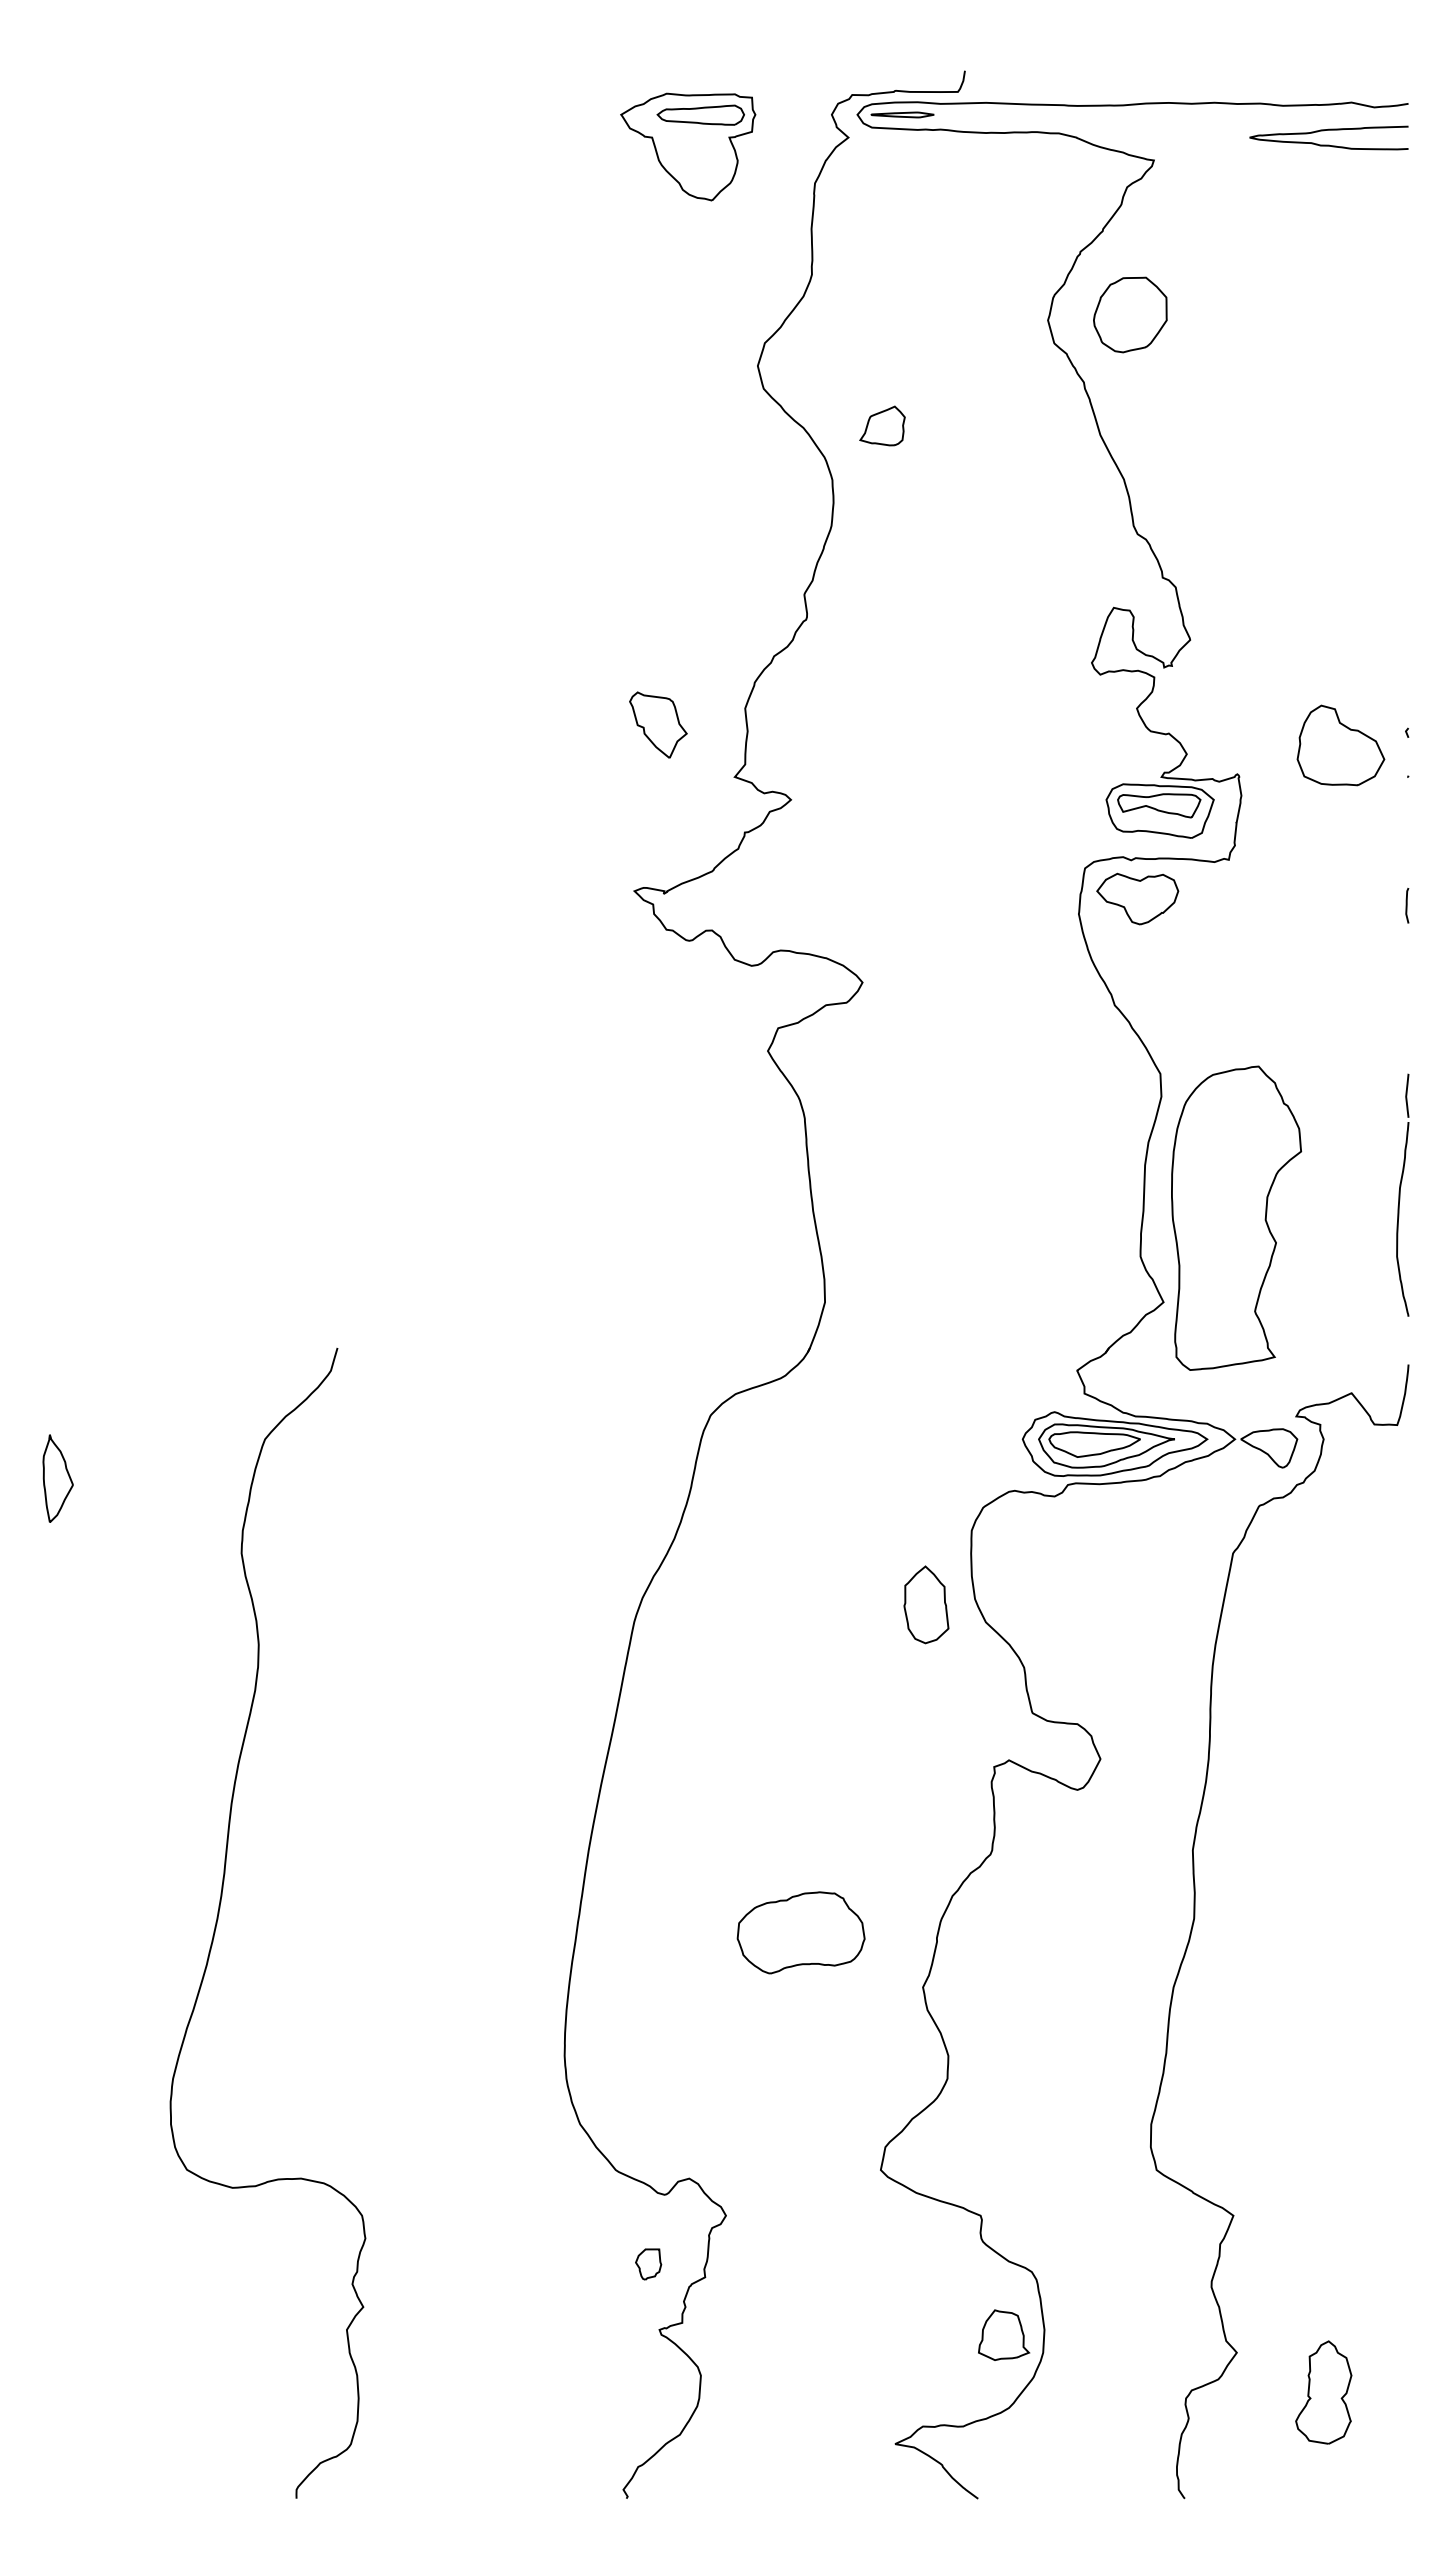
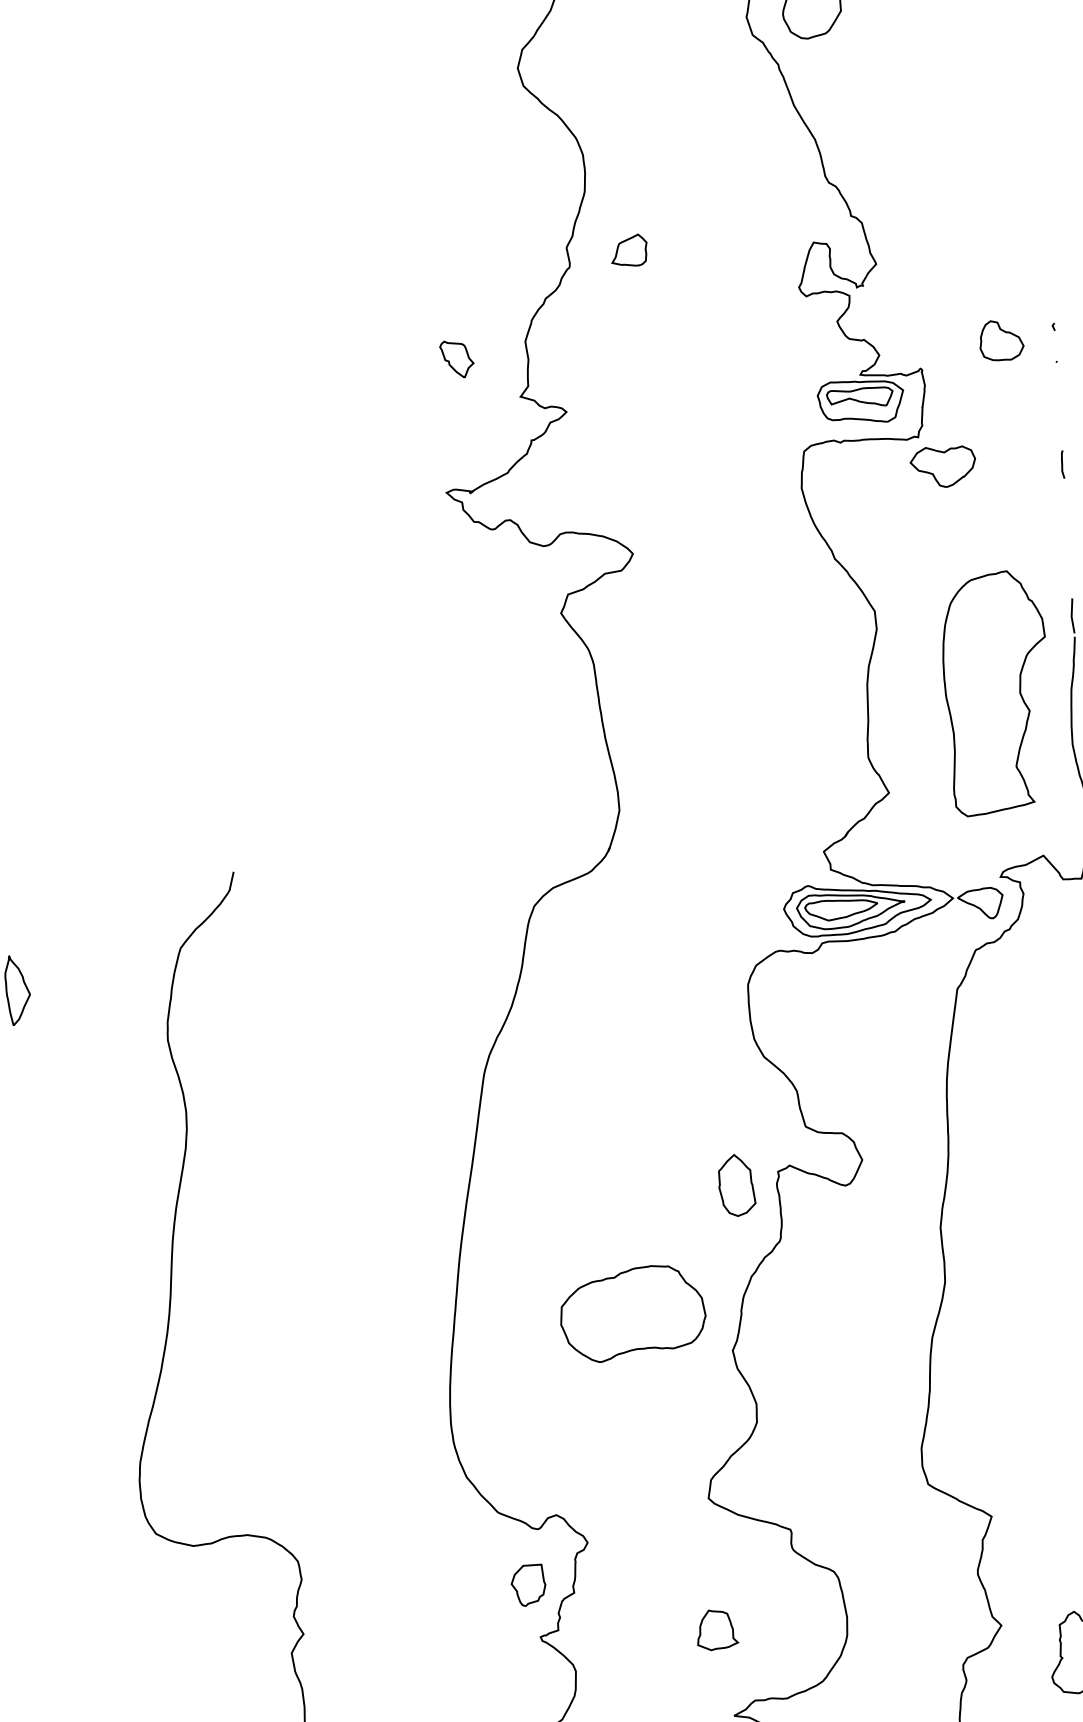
part: (882, 425) -> (629, 250), moved
part: (658, 725) -> (457, 359), size x0.71
part: (1340, 745) -> (1001, 340), size x0.62
part: (1137, 898) -> (943, 466), moved
part: (1236, 1217) -> (996, 692), moved
part: (926, 1604) -> (736, 1185), moved
part: (800, 1932) -> (632, 1313), size x1.43
part: (648, 2264) -> (528, 1585), size x1.67
part: (1004, 2334) -> (717, 1629), moved

